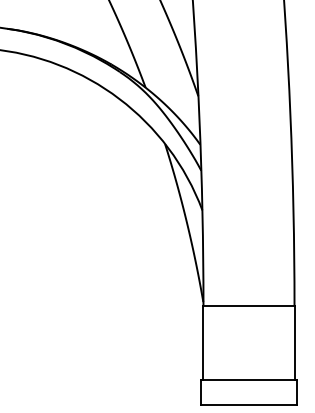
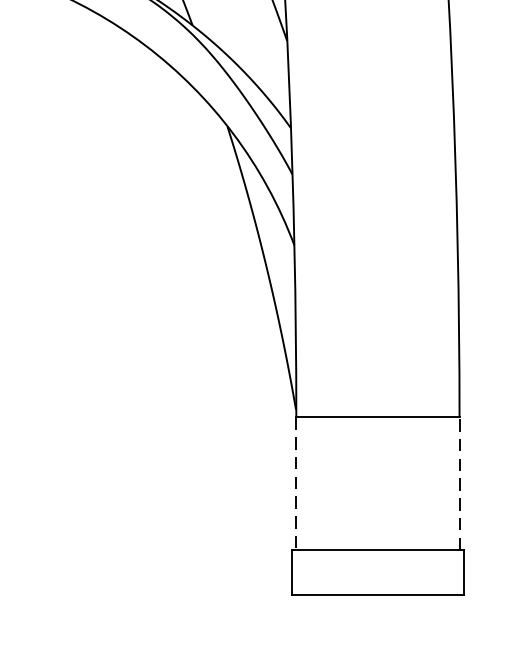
line: (294, 342) -> (459, 482), solid -> dashed
line: (203, 343) -> (296, 484), solid -> dashed

